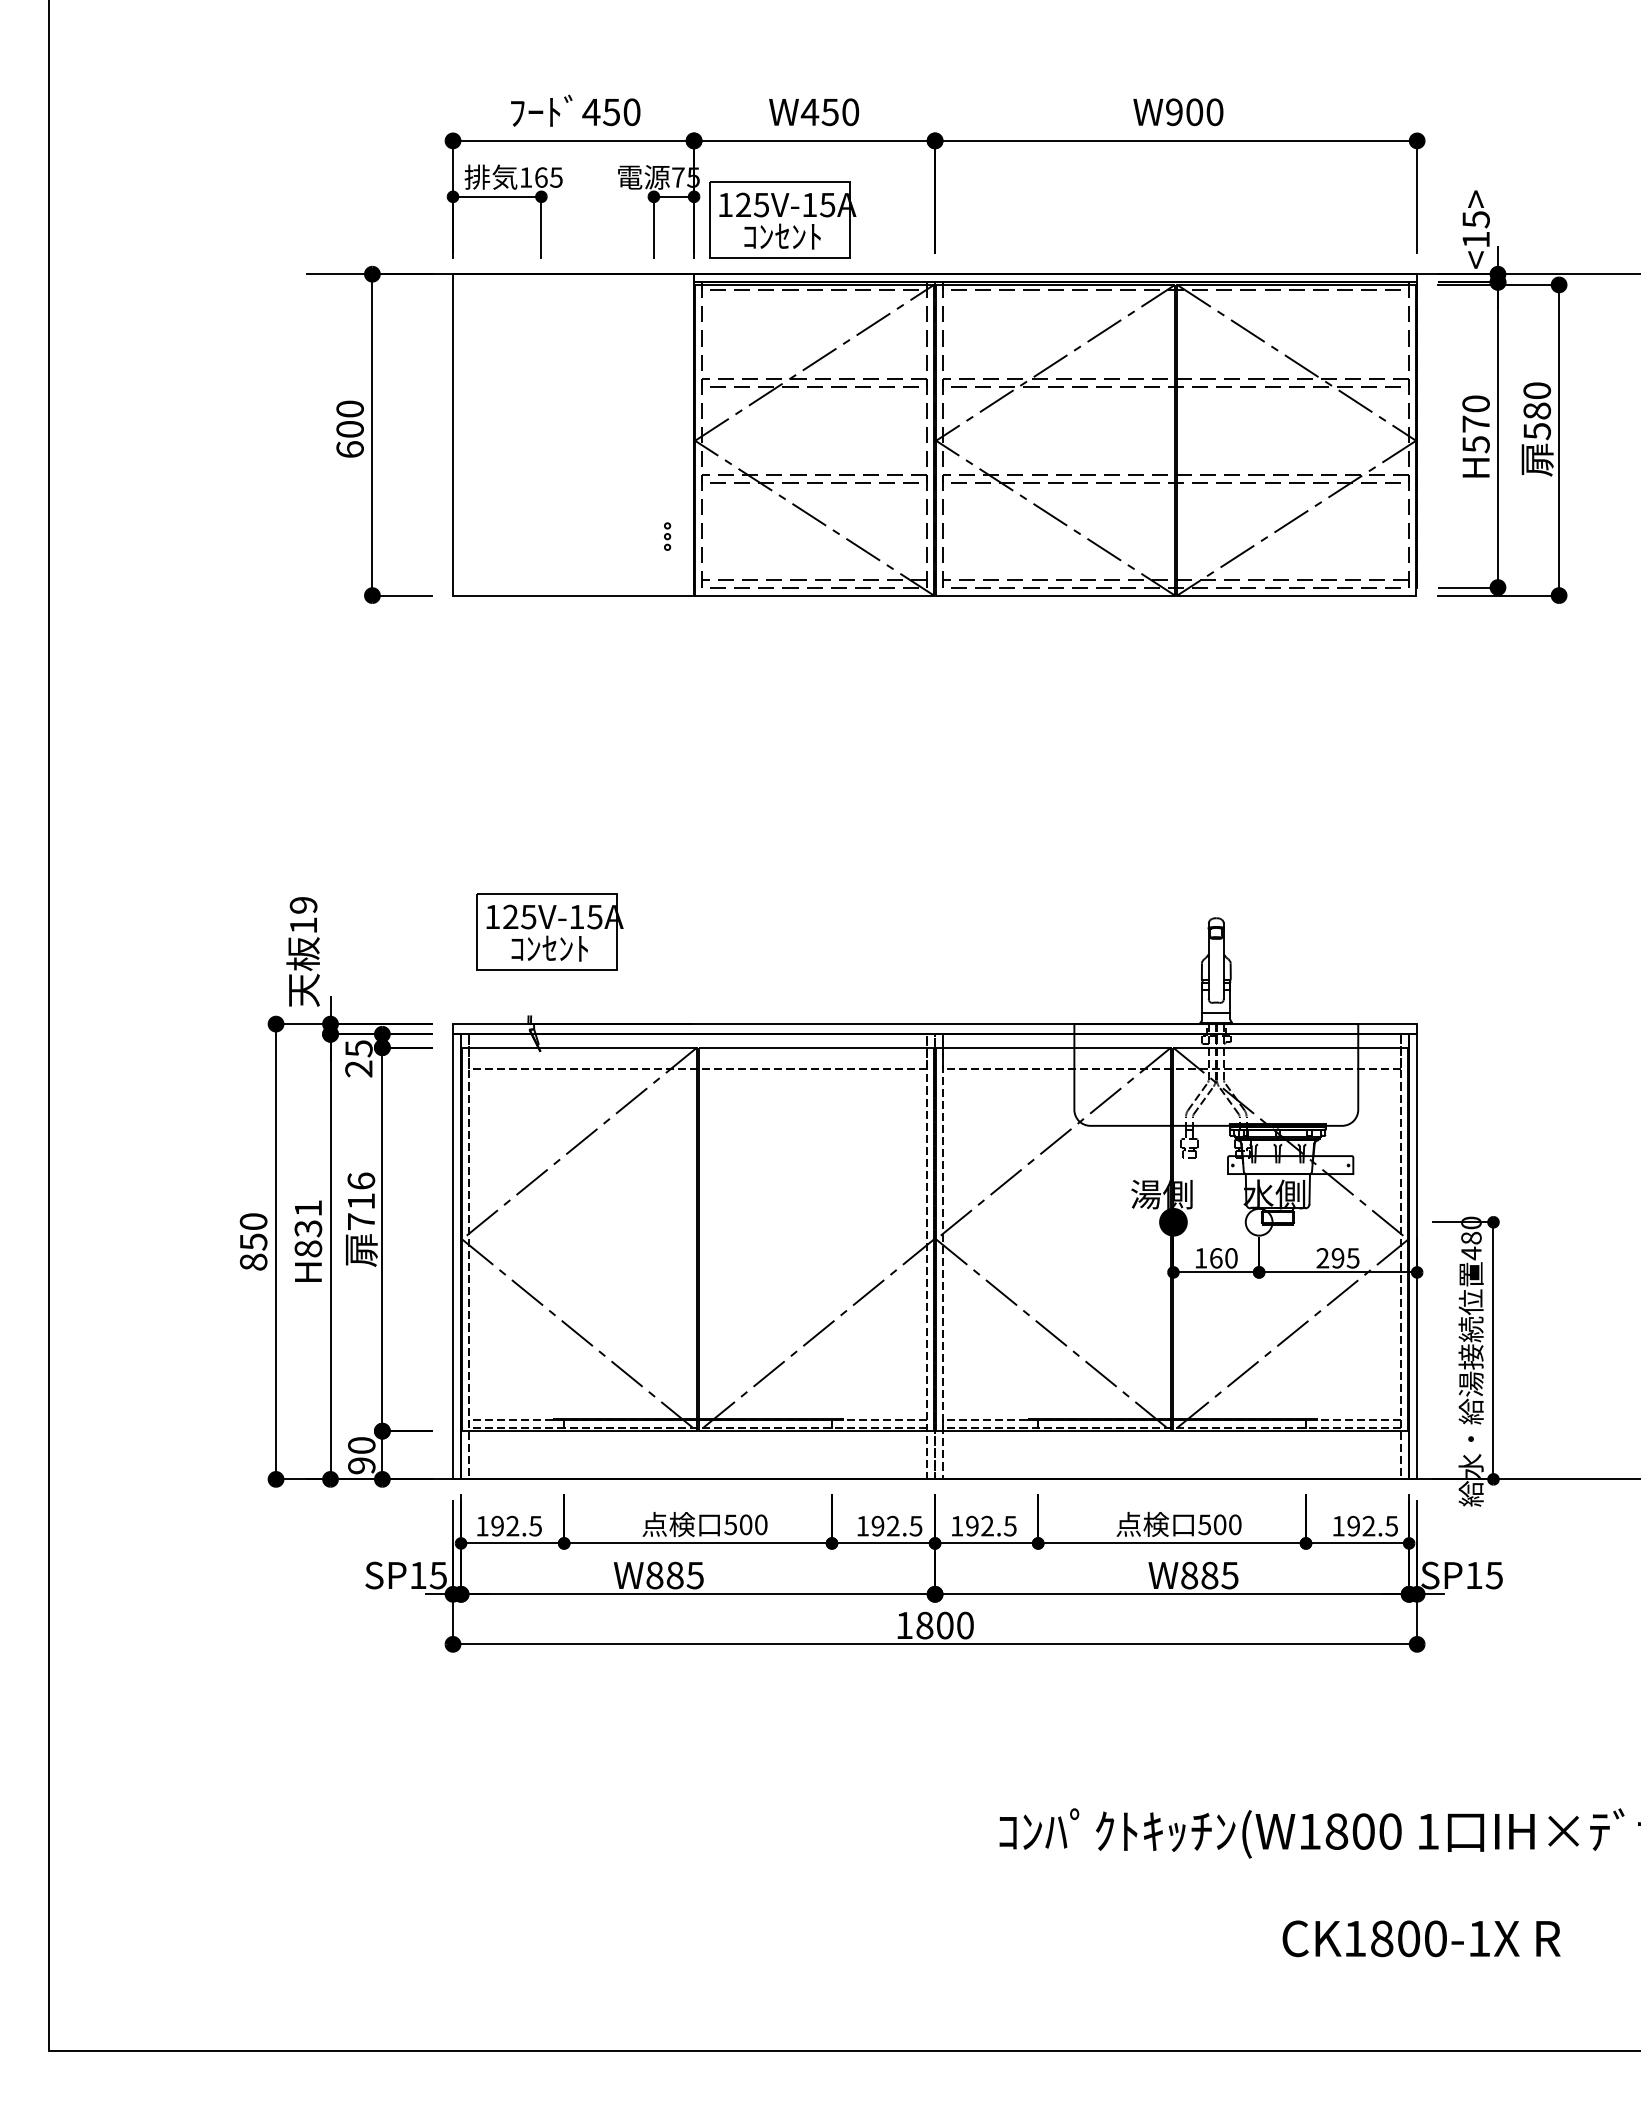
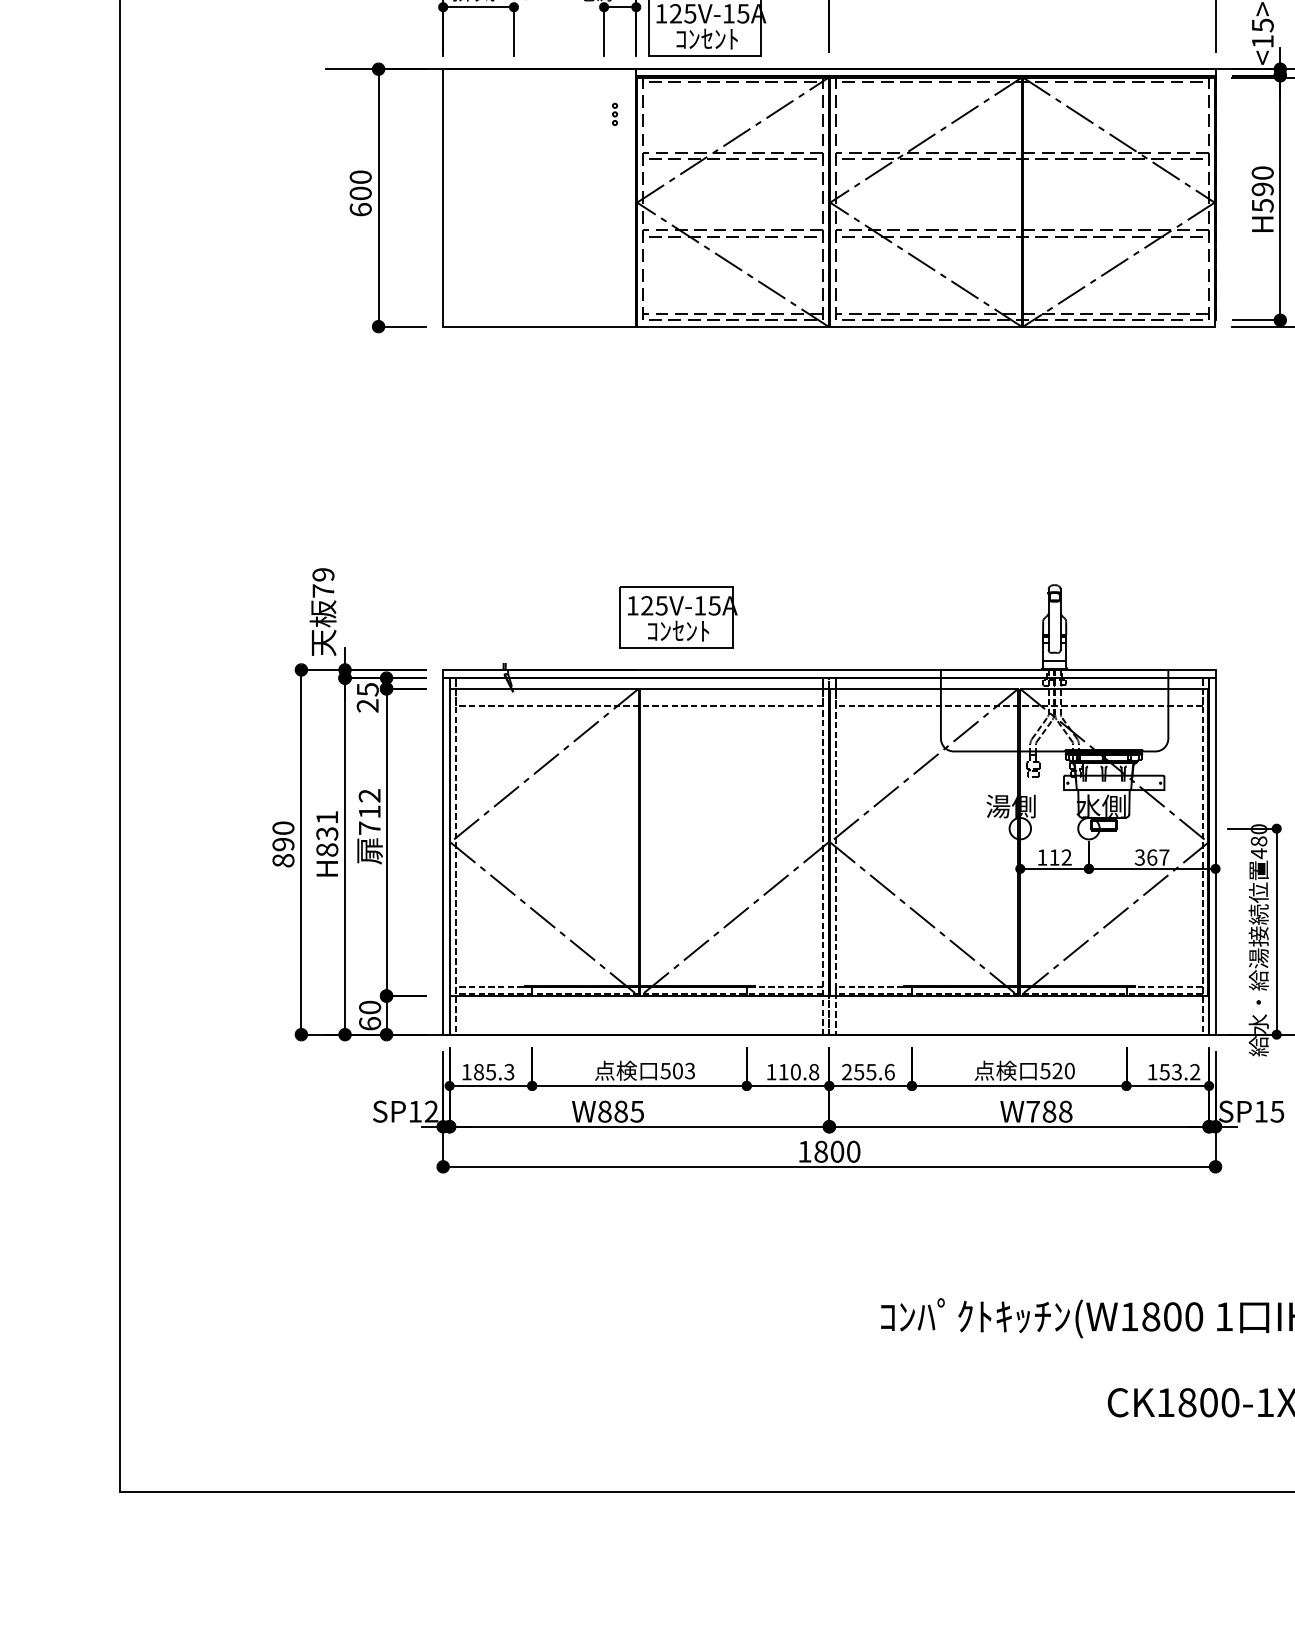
text: (1475, 423) -> (1262, 188), H570 -> H590
part: (667, 536) -> (614, 114), moved
text: (303, 925) -> (323, 590), 19 -> 79
part: (549, 931) -> (678, 617), moved
text: (361, 1180) -> (369, 795), 716 -> 712
fill: (1173, 1221) -> (1020, 828), removed
text: (253, 1241) -> (283, 844), 850 -> 890
text: (1223, 1258) -> (1060, 857), 160 -> 112
text: (1337, 1258) -> (1151, 857), 295 -> 367
text: (361, 1465) -> (369, 1023), 90 -> 60
text: (760, 1524) -> (689, 1070), 500 -> 503
text: (1219, 1524) -> (1057, 1070), 500 -> 520
text: (516, 1525) -> (494, 1071), 192.5 -> 185.3
text: (896, 1525) -> (798, 1071), 192.5 -> 110.8
text: (983, 1525) -> (868, 1071), 192.5 -> 255.6
text: (1372, 1525) -> (1179, 1071), 192.5 -> 153.2
text: (437, 1575) -> (430, 1111), SP15 -> SP12
text: (1209, 1575) -> (1049, 1111), W885 -> W788

